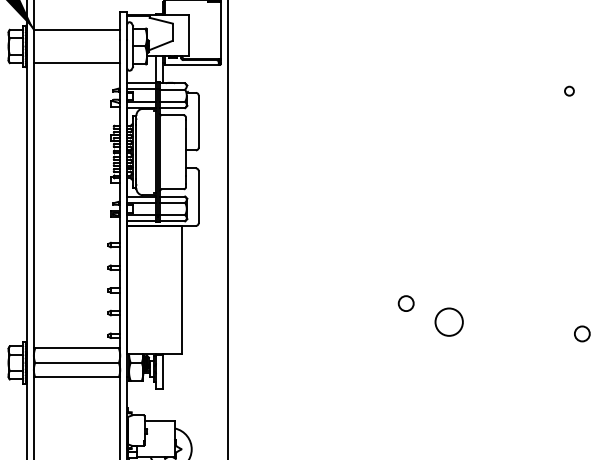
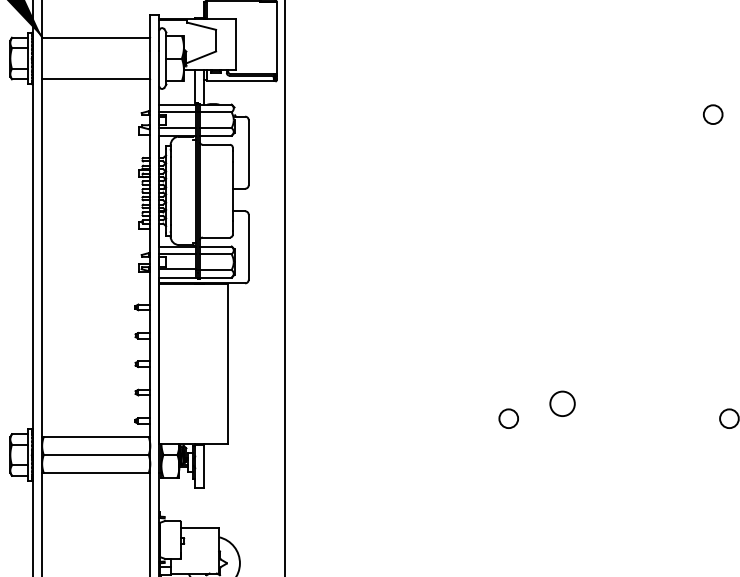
circle: (569, 91) -> (713, 114), size x1.67
circle: (406, 303) -> (508, 418), moved
circle: (449, 321) -> (562, 403), size x0.71

